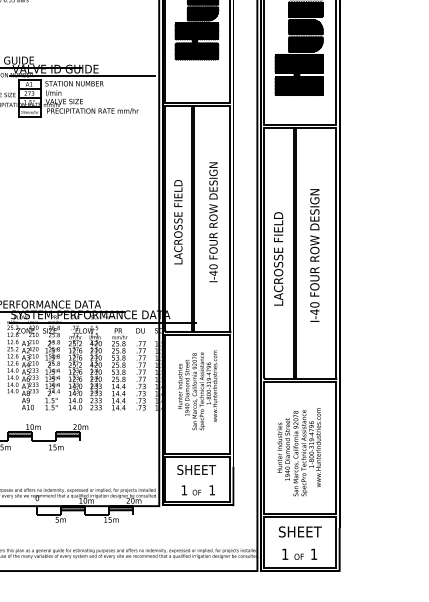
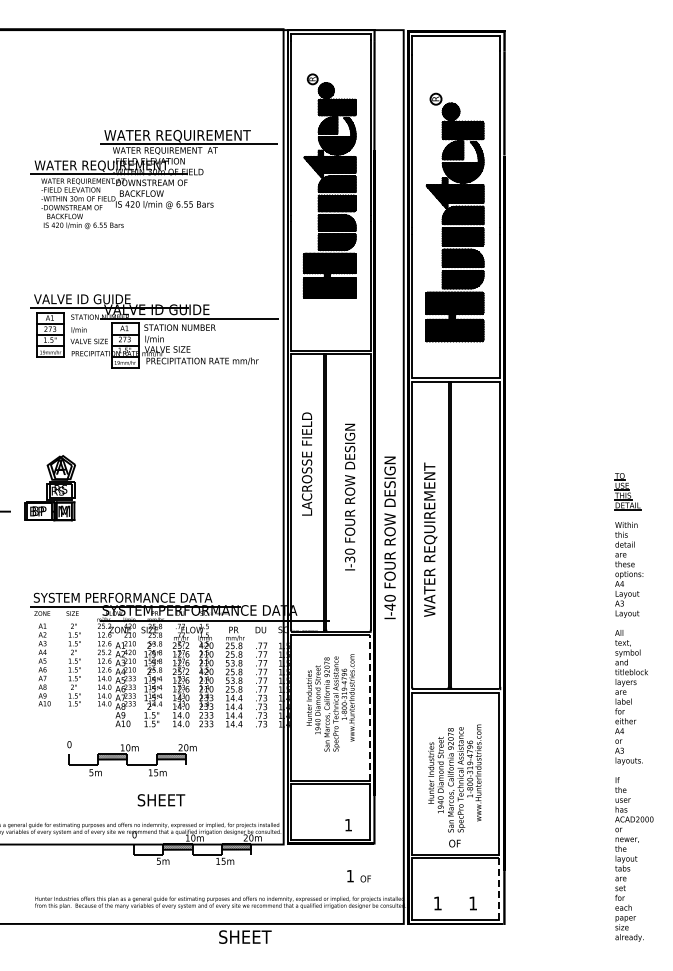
text: (178, 221) -> (307, 463), moved
text: (314, 255) -> (389, 537), moved
text: (279, 256) -> (430, 539), LACROSSE FIELD -> WATER REQUIREMENT
text: (213, 273) -> (350, 559), I-40 -> I-30
line: (229, 394) -> (369, 708), solid -> dashed
text: (196, 470) -> (161, 800), moved
text: (190, 490) -> (358, 876), moved
text: (300, 531) -> (245, 936), moved
line: (335, 542) -> (499, 889), solid -> dashed
text: (298, 556) -> (454, 843), moved

